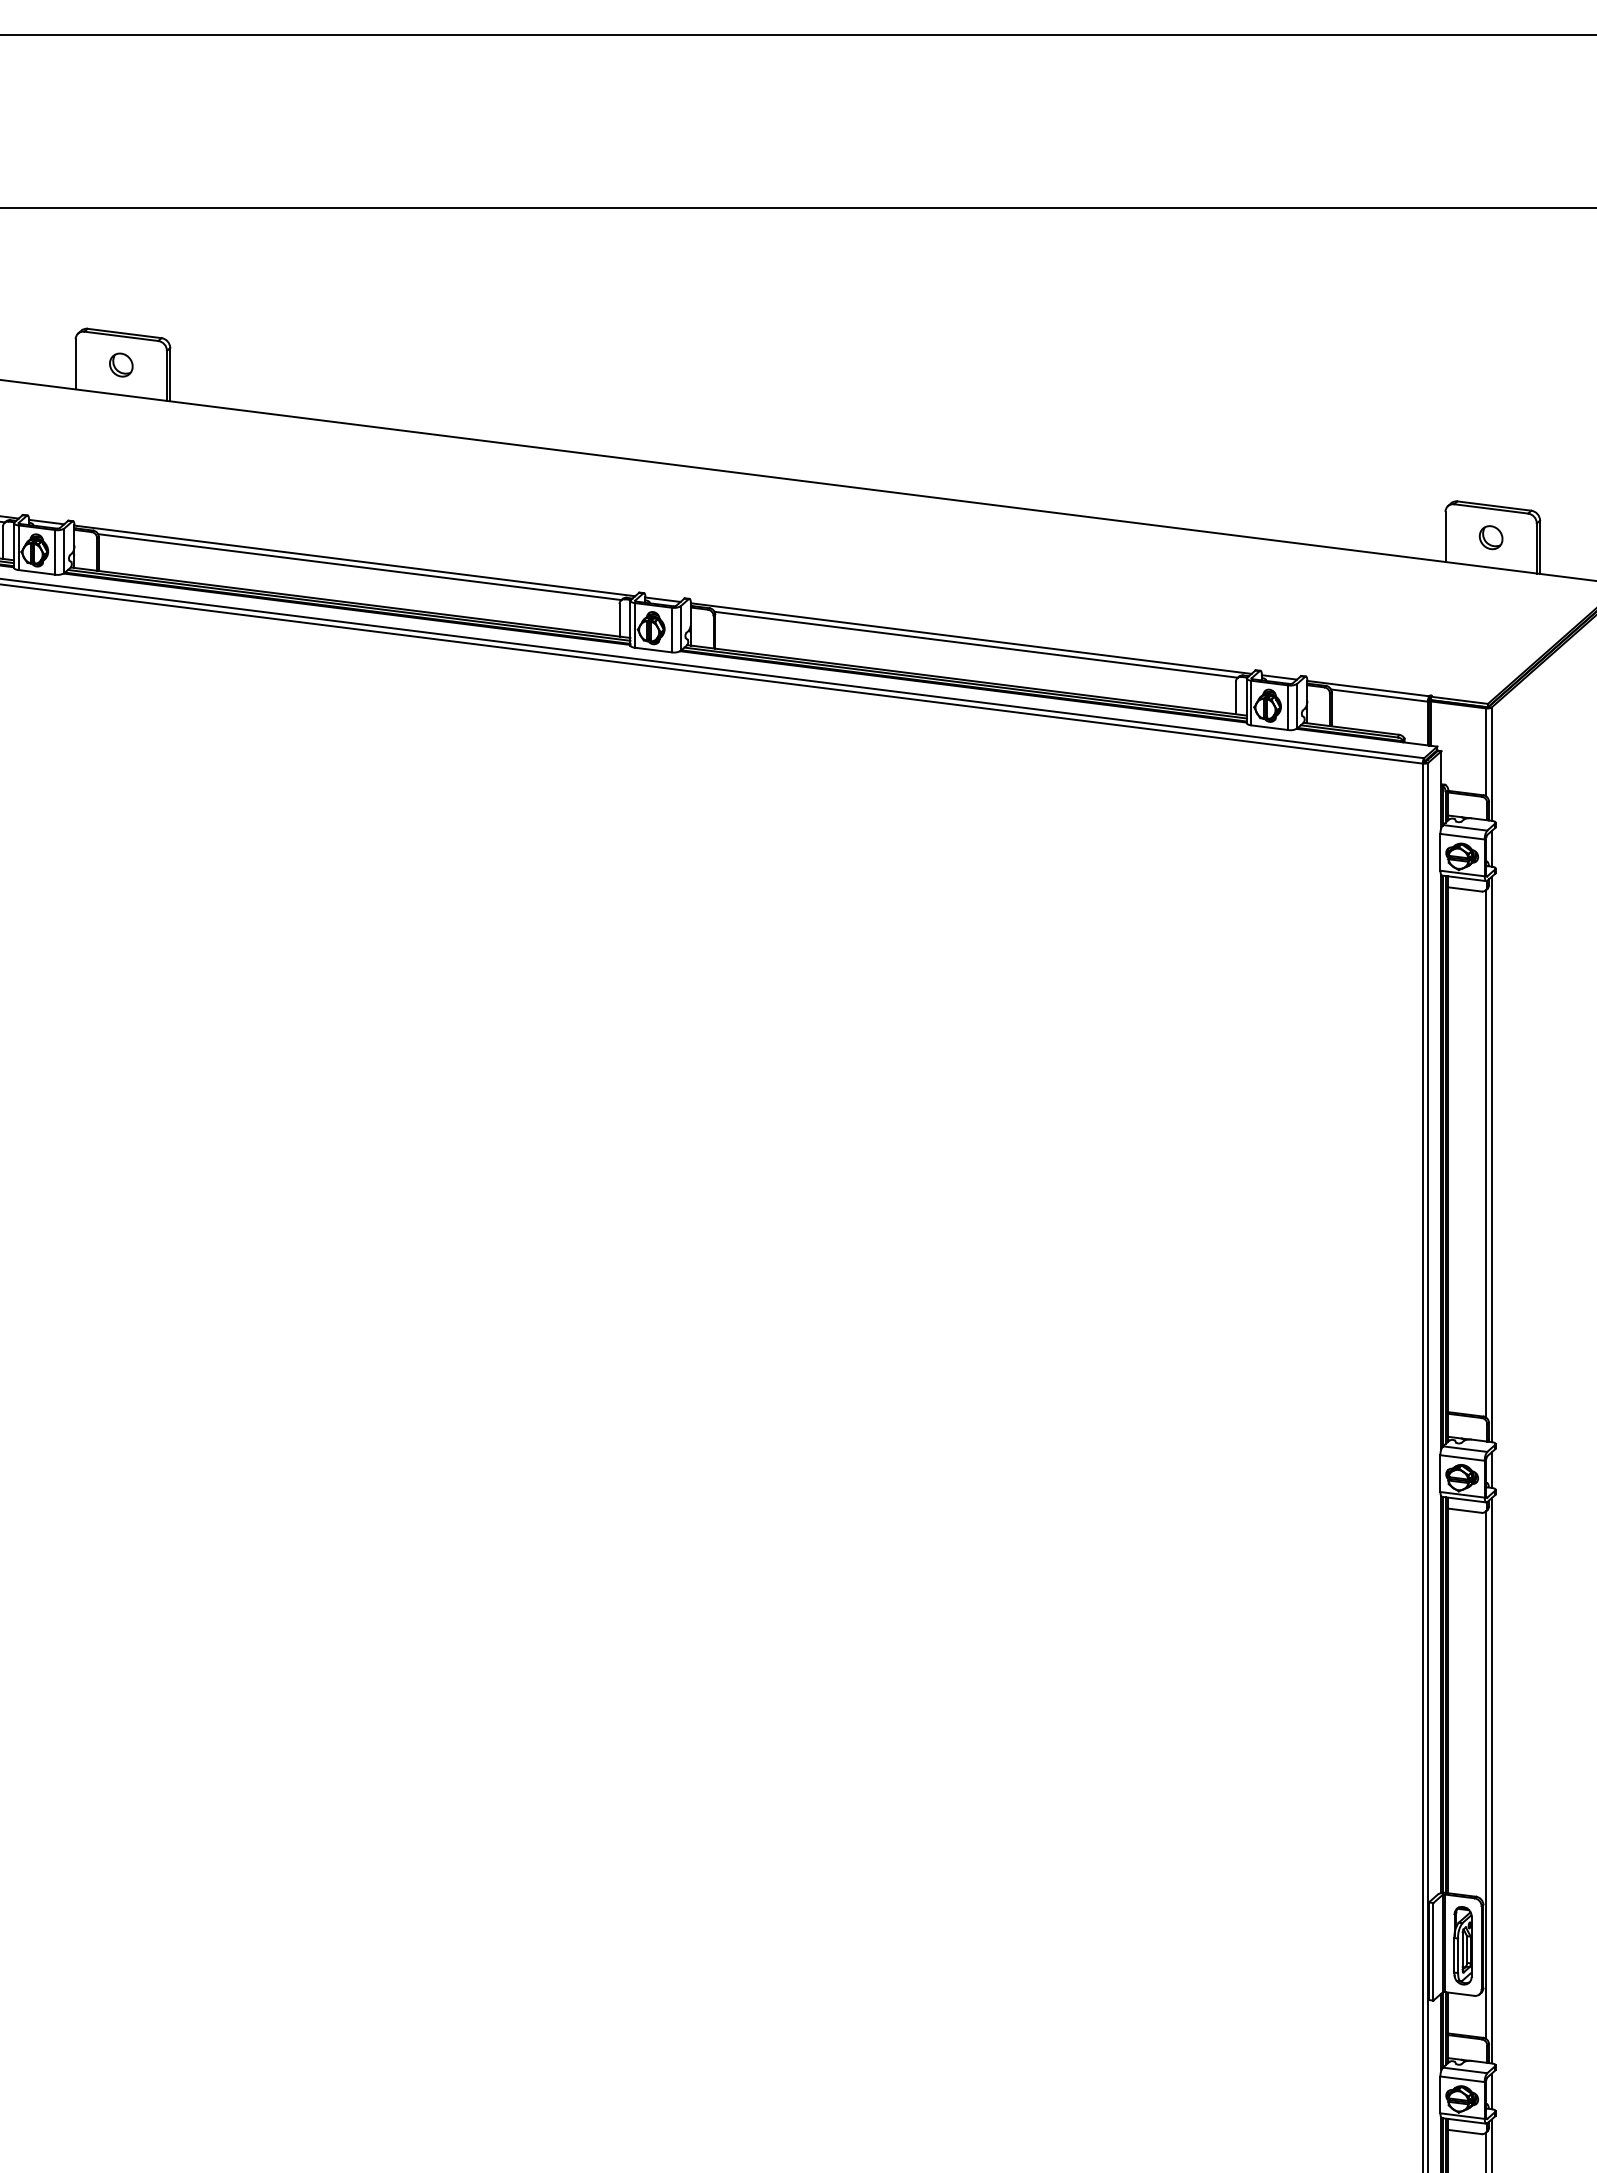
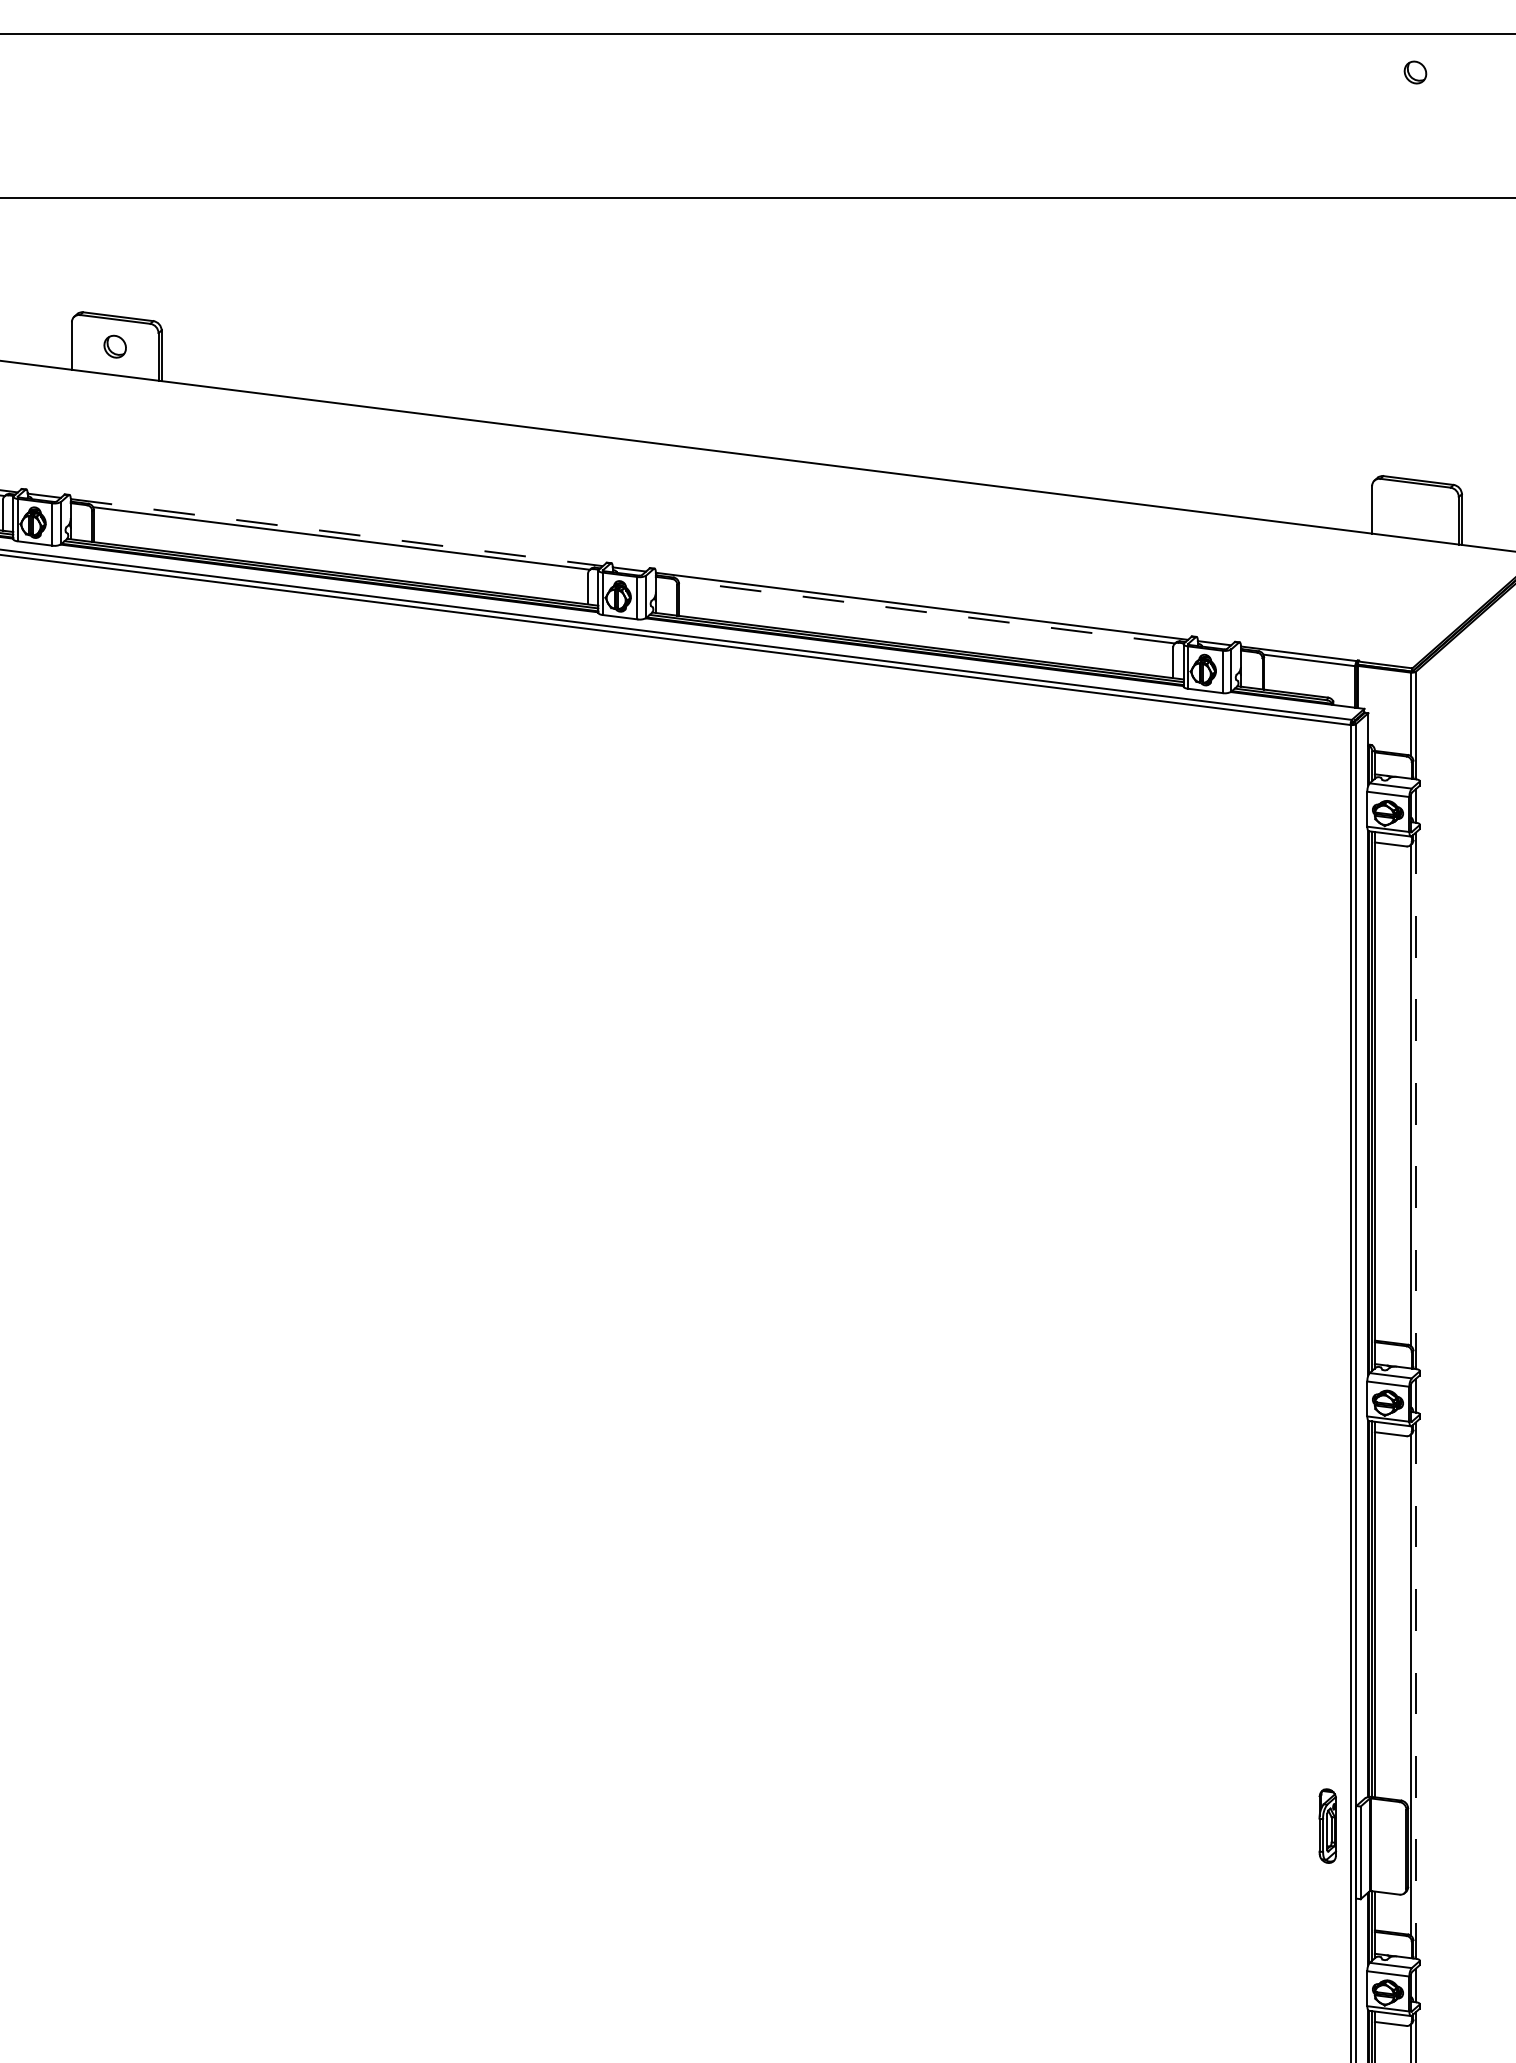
part: (1491, 537) -> (1415, 72), moved
line: (355, 560) -> (337, 532), solid -> dashed
line: (976, 645) -> (926, 612), solid -> dashed
line: (1491, 1160) -> (1415, 1101), solid -> dashed
line: (1491, 1781) -> (1415, 1691), solid -> dashed
part: (1462, 1945) -> (1327, 1825), moved

